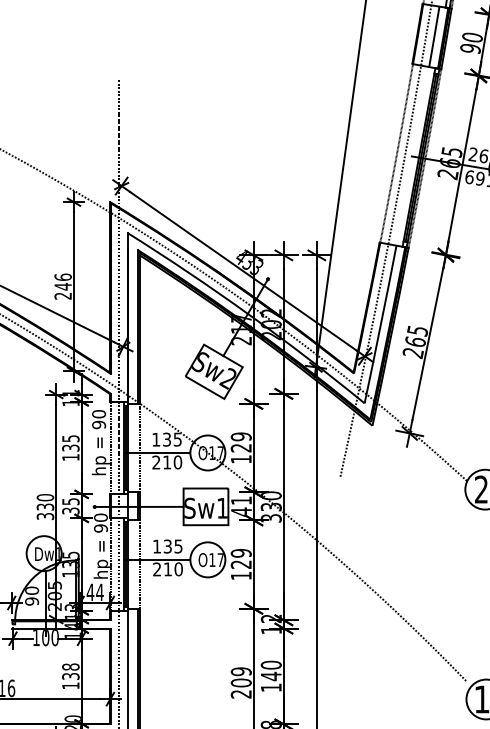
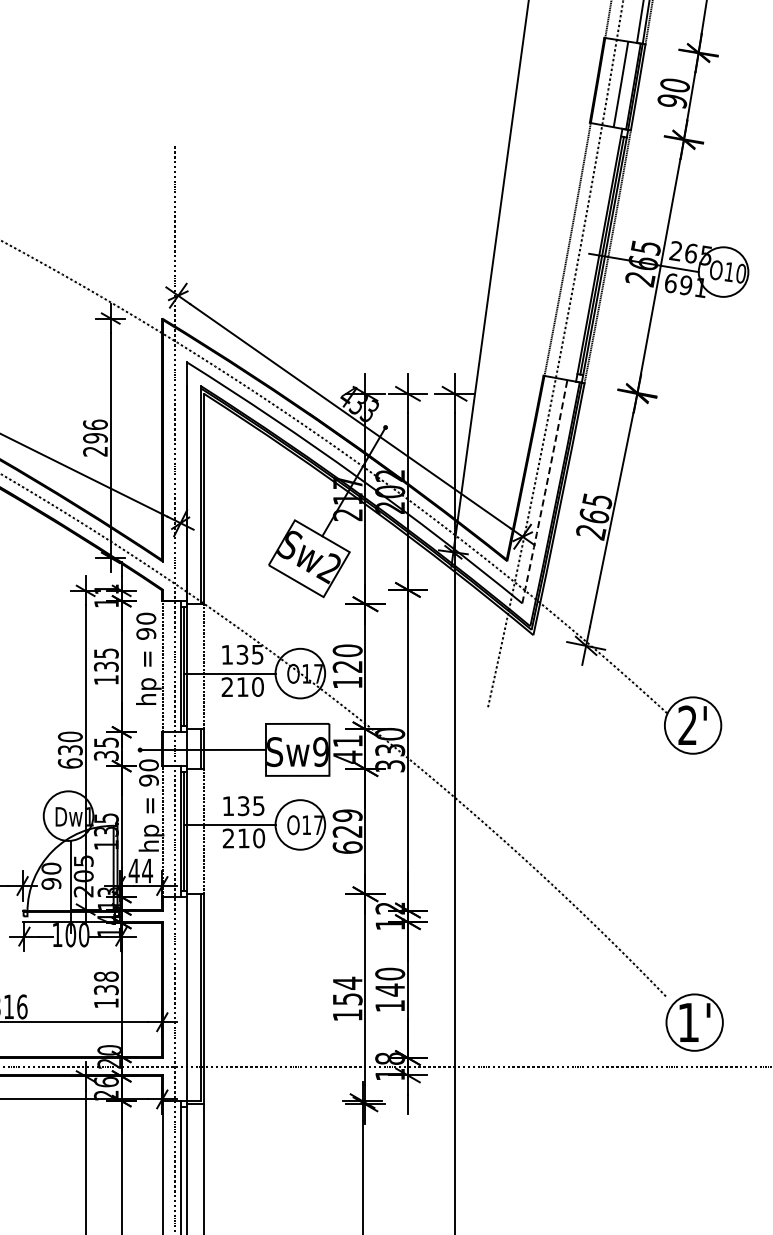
text: (63, 286) -> (95, 437), 246 -> 296
arc: (381, 324) -> (545, 491), solid -> dashed
text: (241, 436) -> (347, 650), 129 -> 120
text: (222, 508) -> (320, 752), Sw1 -> Sw9
text: (44, 516) -> (69, 763), 330 -> 630
text: (241, 575) -> (347, 847), 129 -> 629
text: (241, 682) -> (347, 998), 209 -> 154

